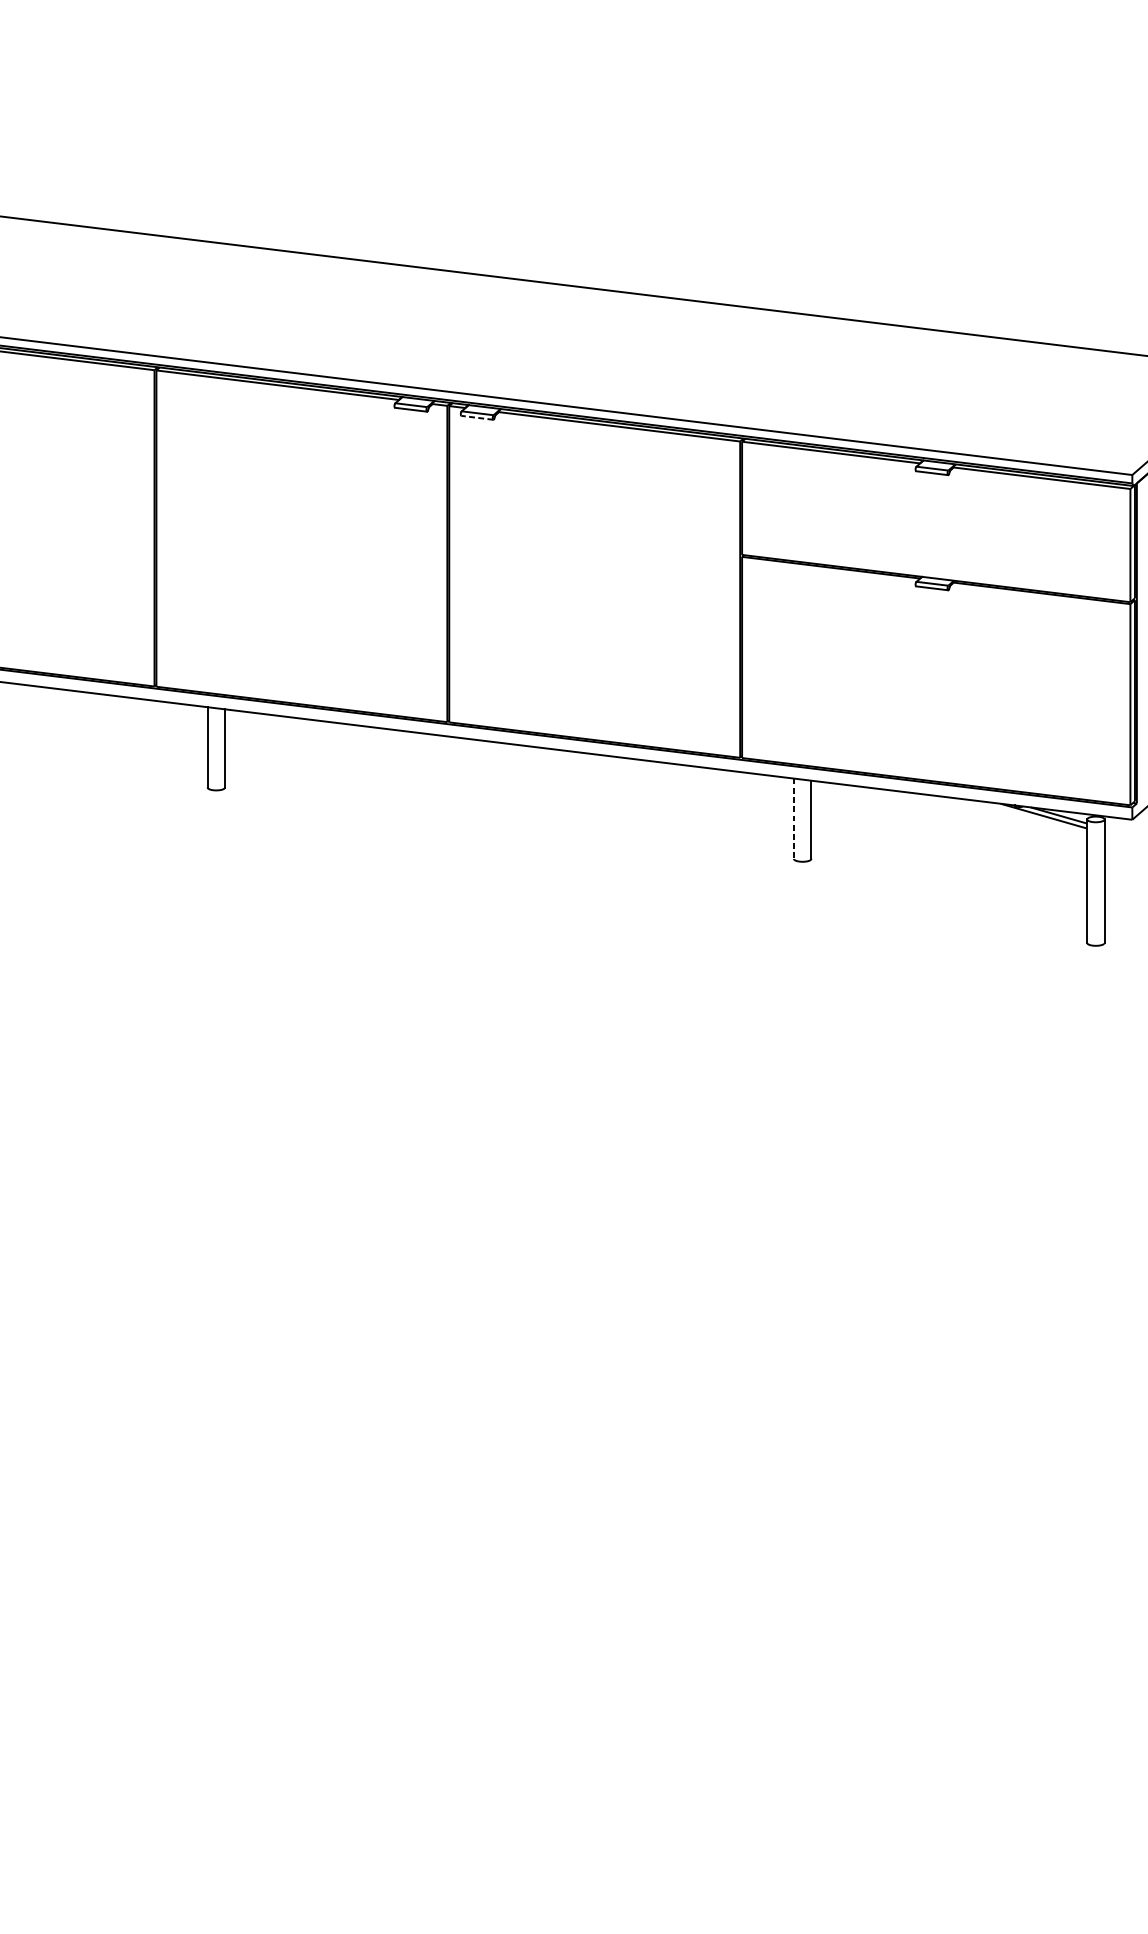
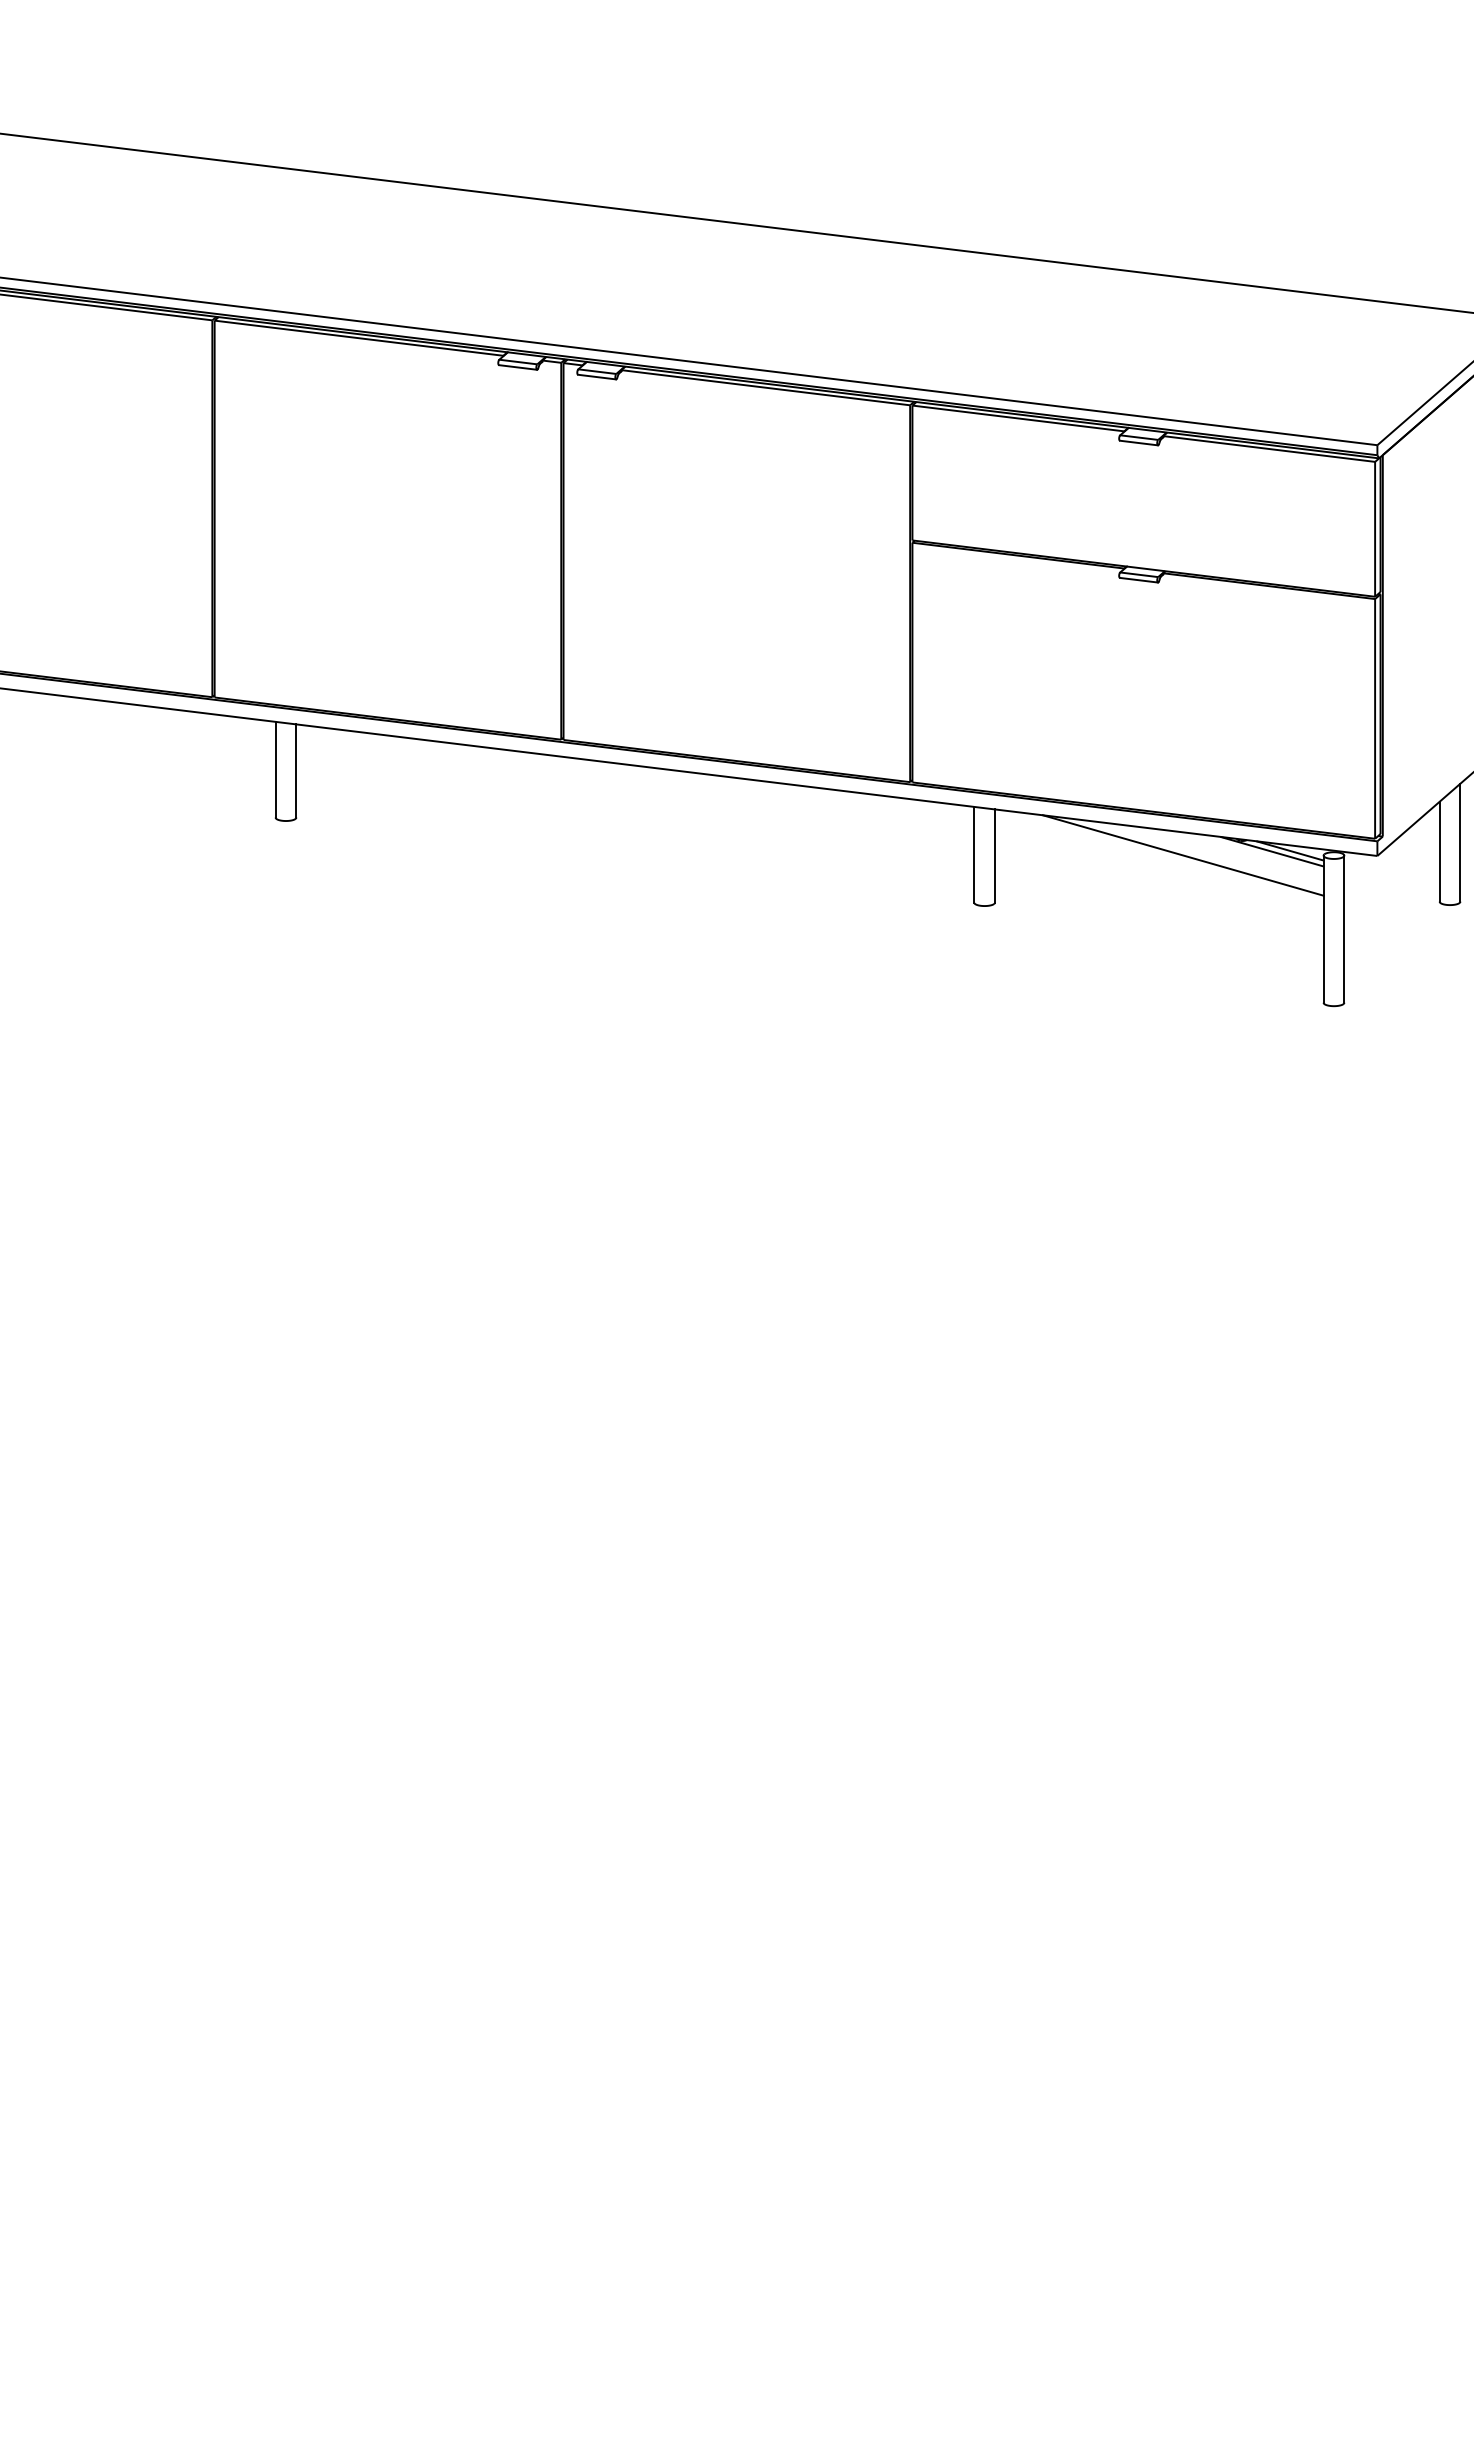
line: (476, 418) -> (596, 377), dashed -> solid
line: (794, 818) -> (974, 854), dashed -> solid
line: (968, 819) -> (1182, 855), added

